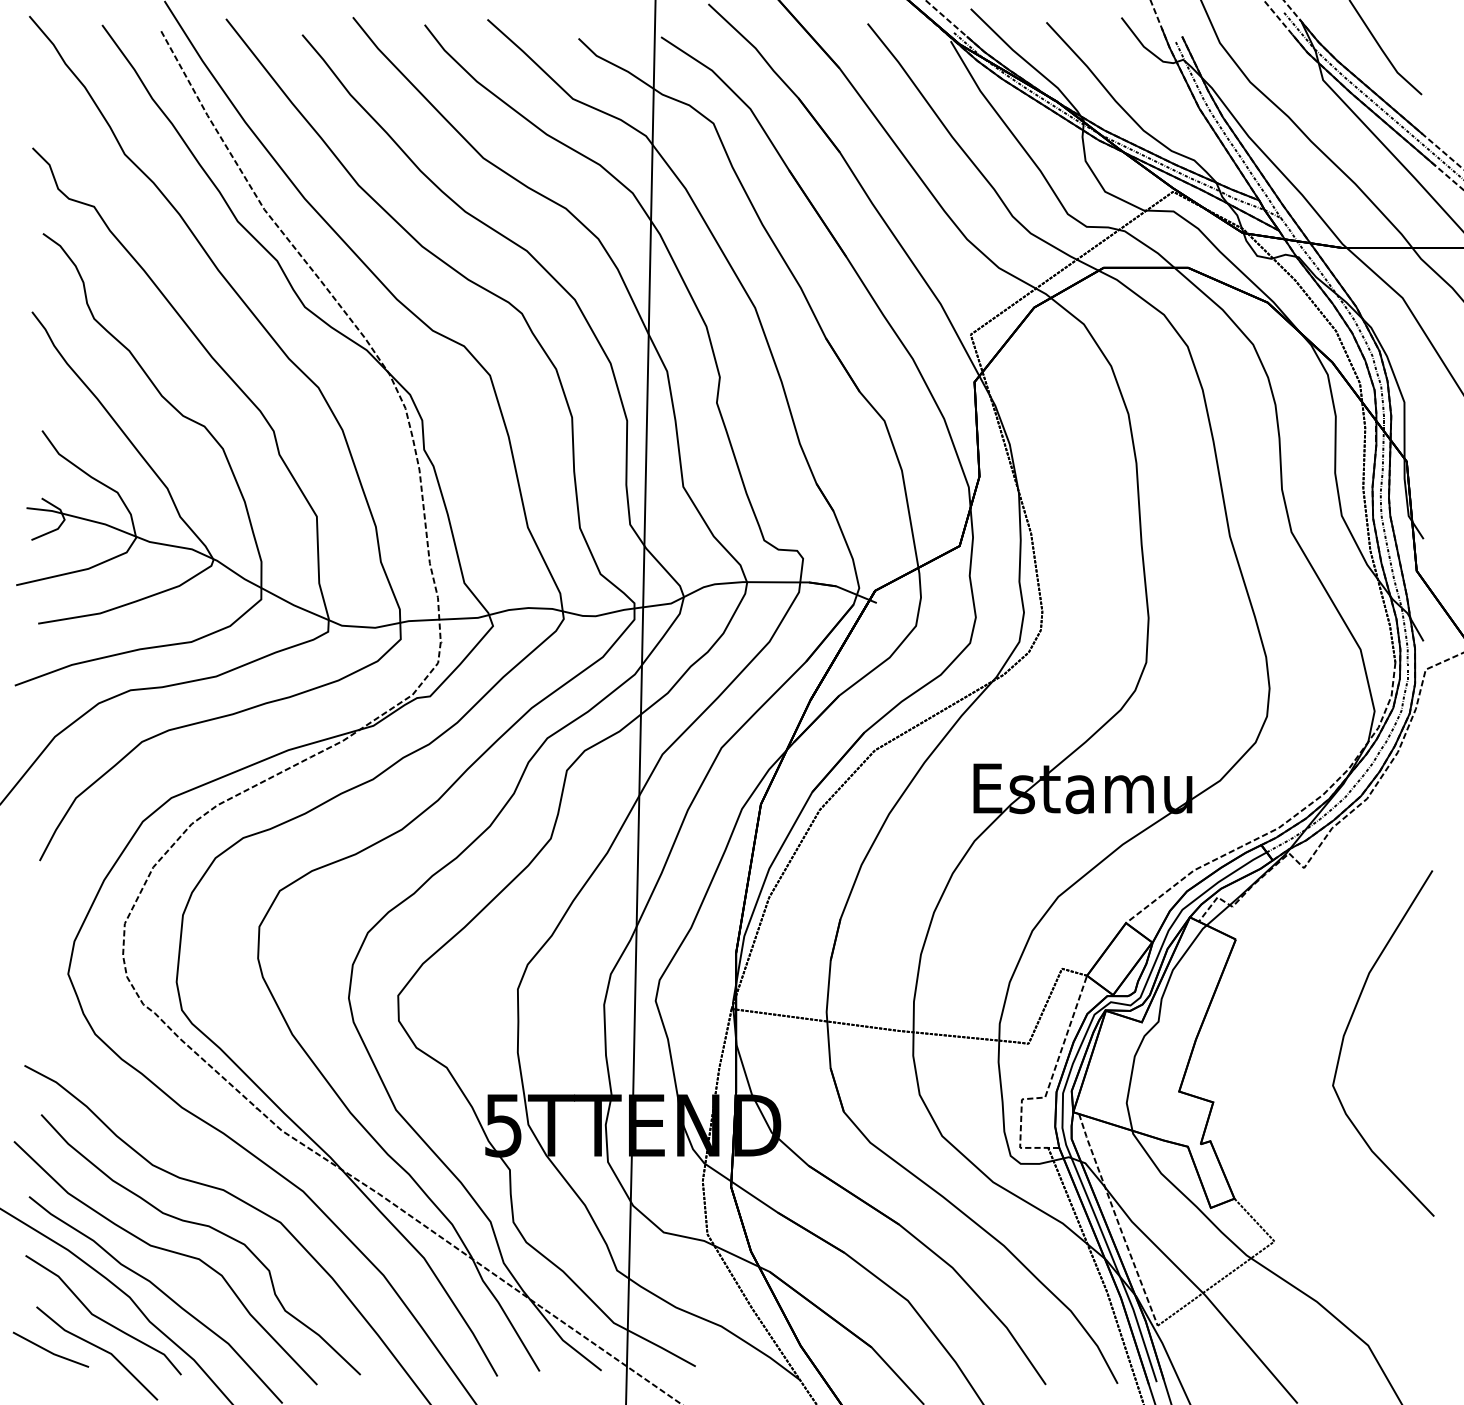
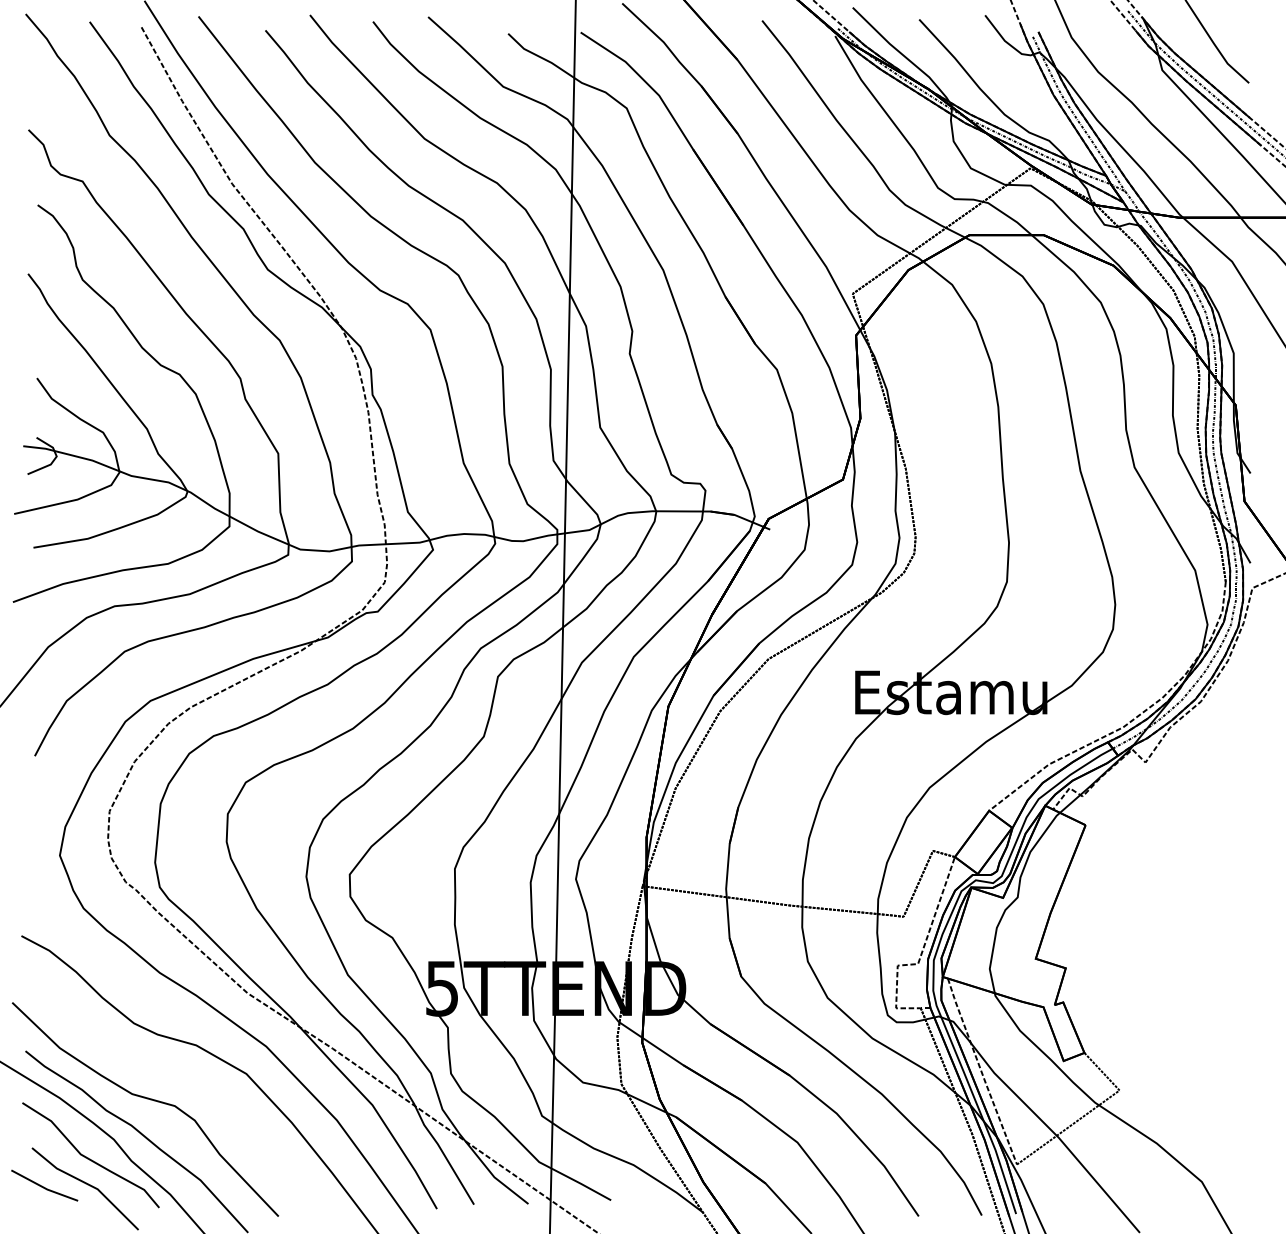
curve: (1348, 1027) -> (1184, 902), removed
curve: (204, 1226) -> (179, 1077), removed

